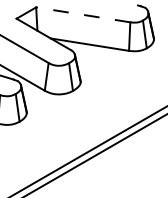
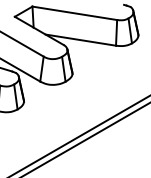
line: (82, 15) -> (74, 13), dashed -> solid

